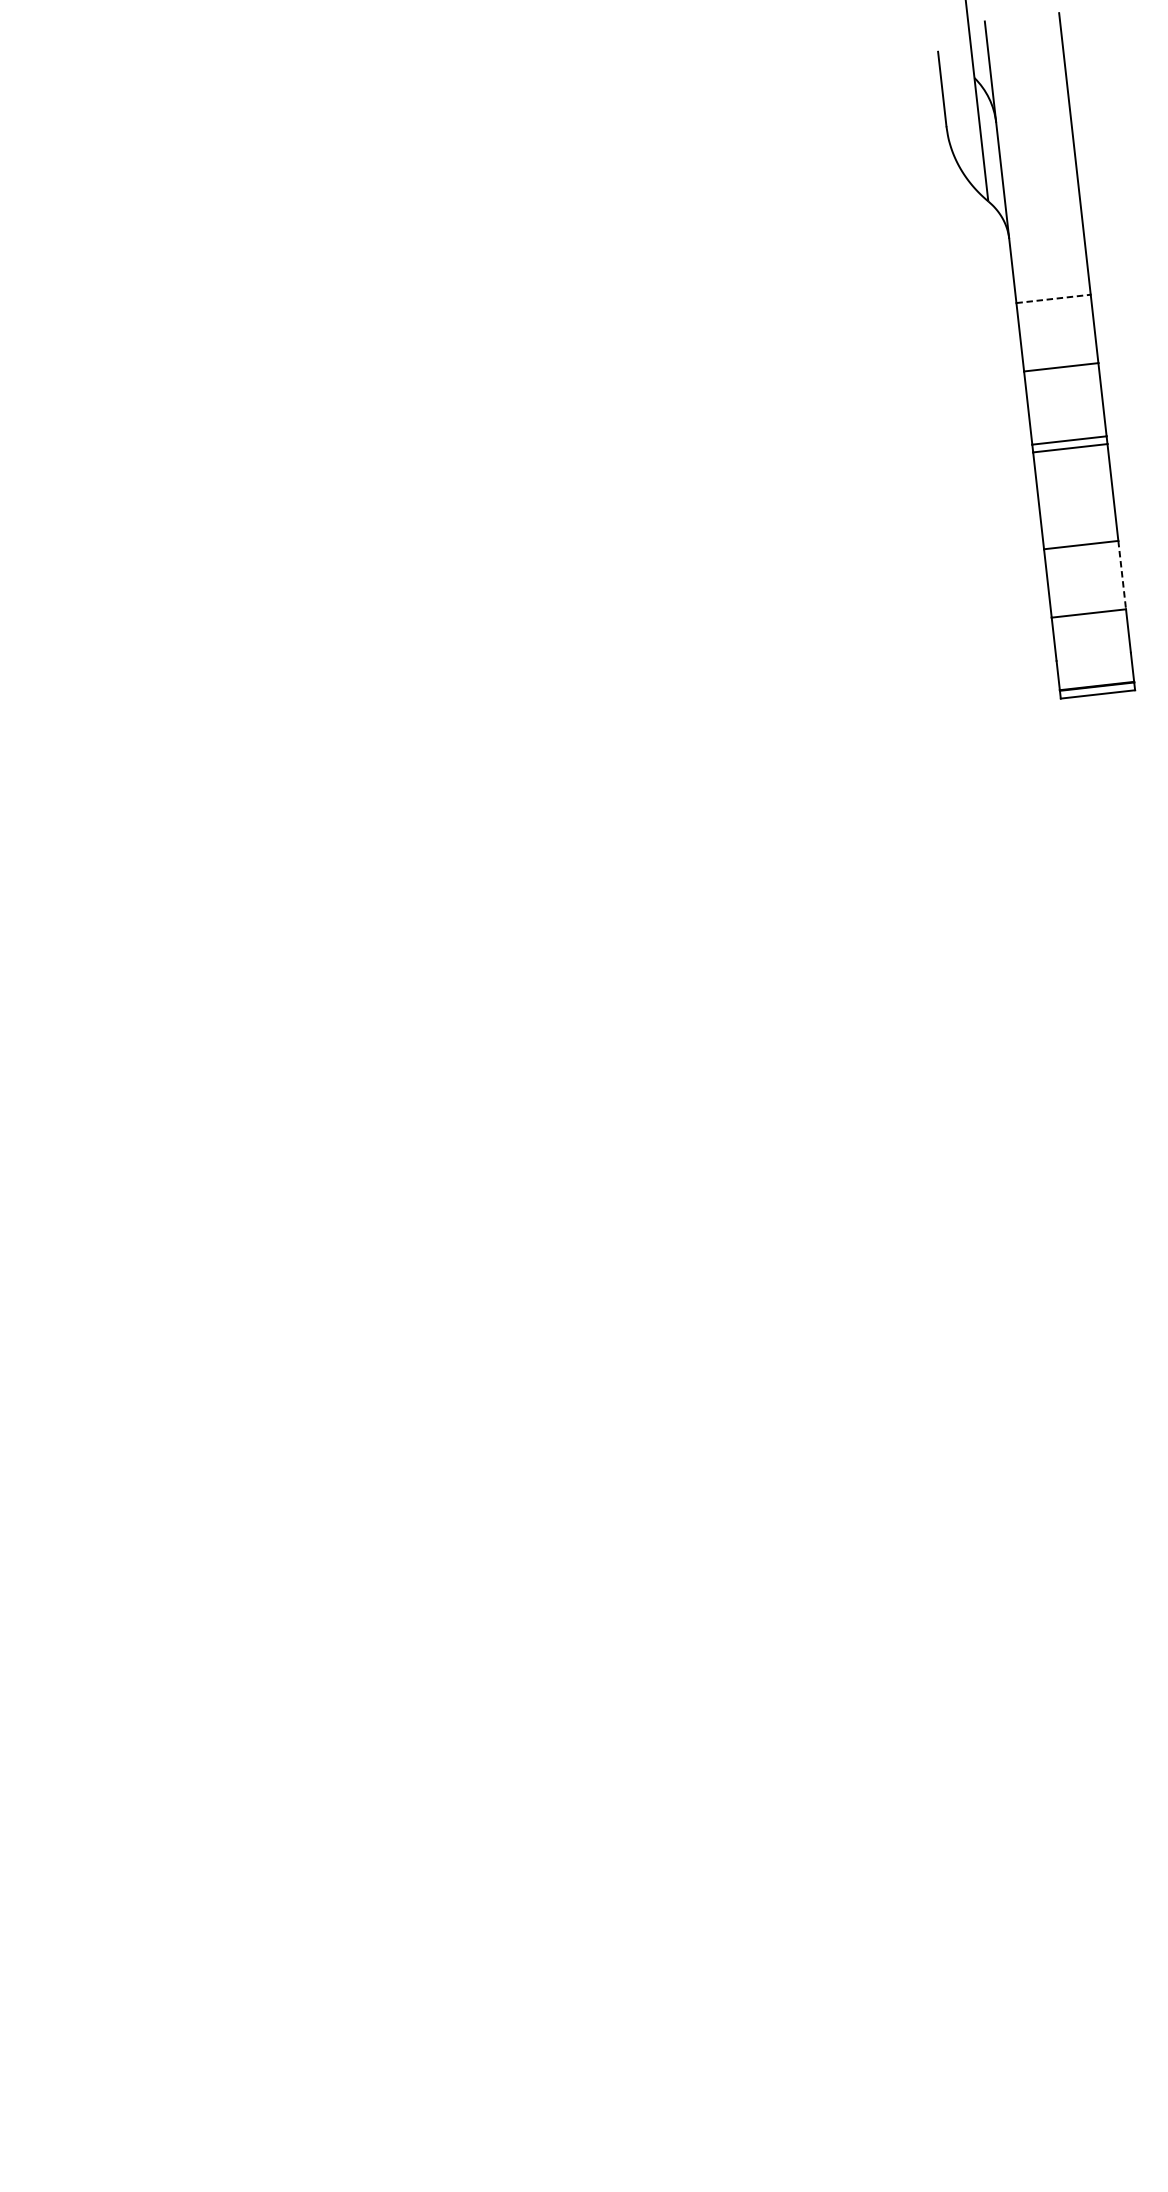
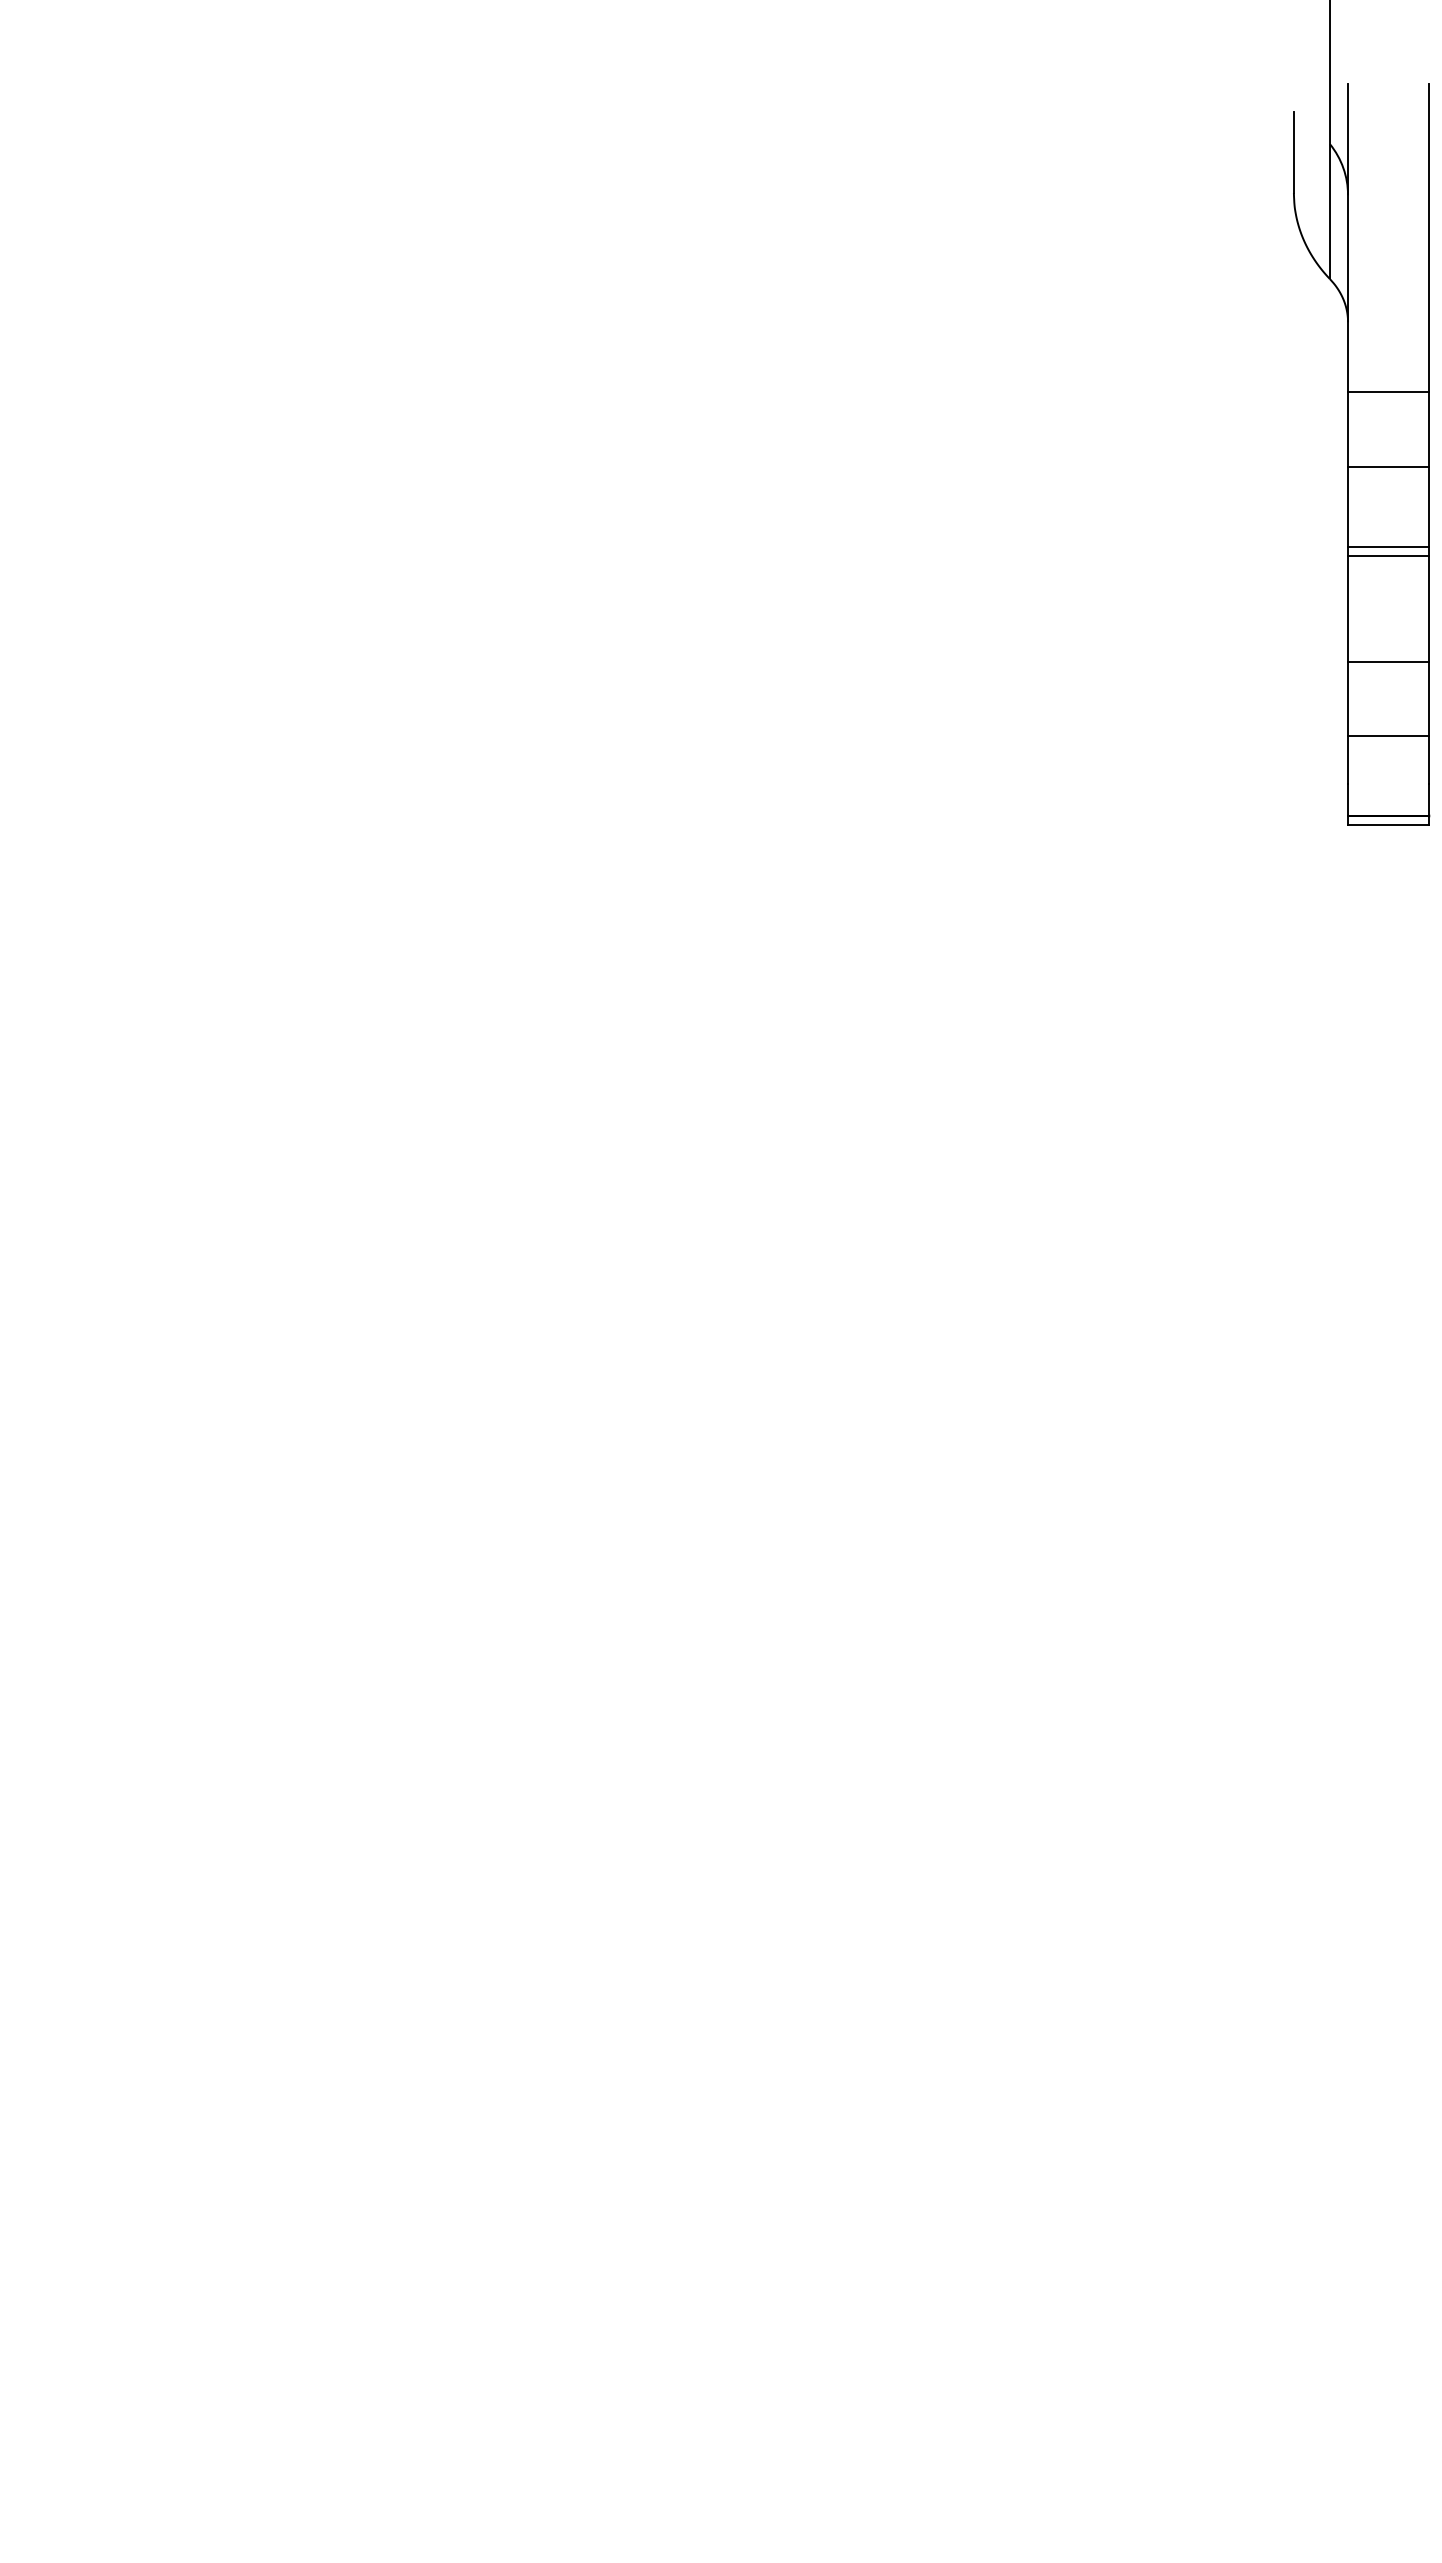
line: (1053, 299) -> (1388, 392), dashed -> solid
line: (1122, 575) -> (1429, 699), dashed -> solid

